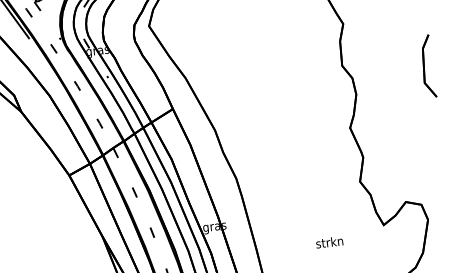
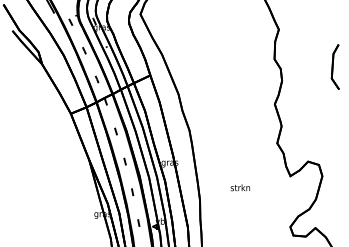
text: (328, 242) -> (239, 187), moved

